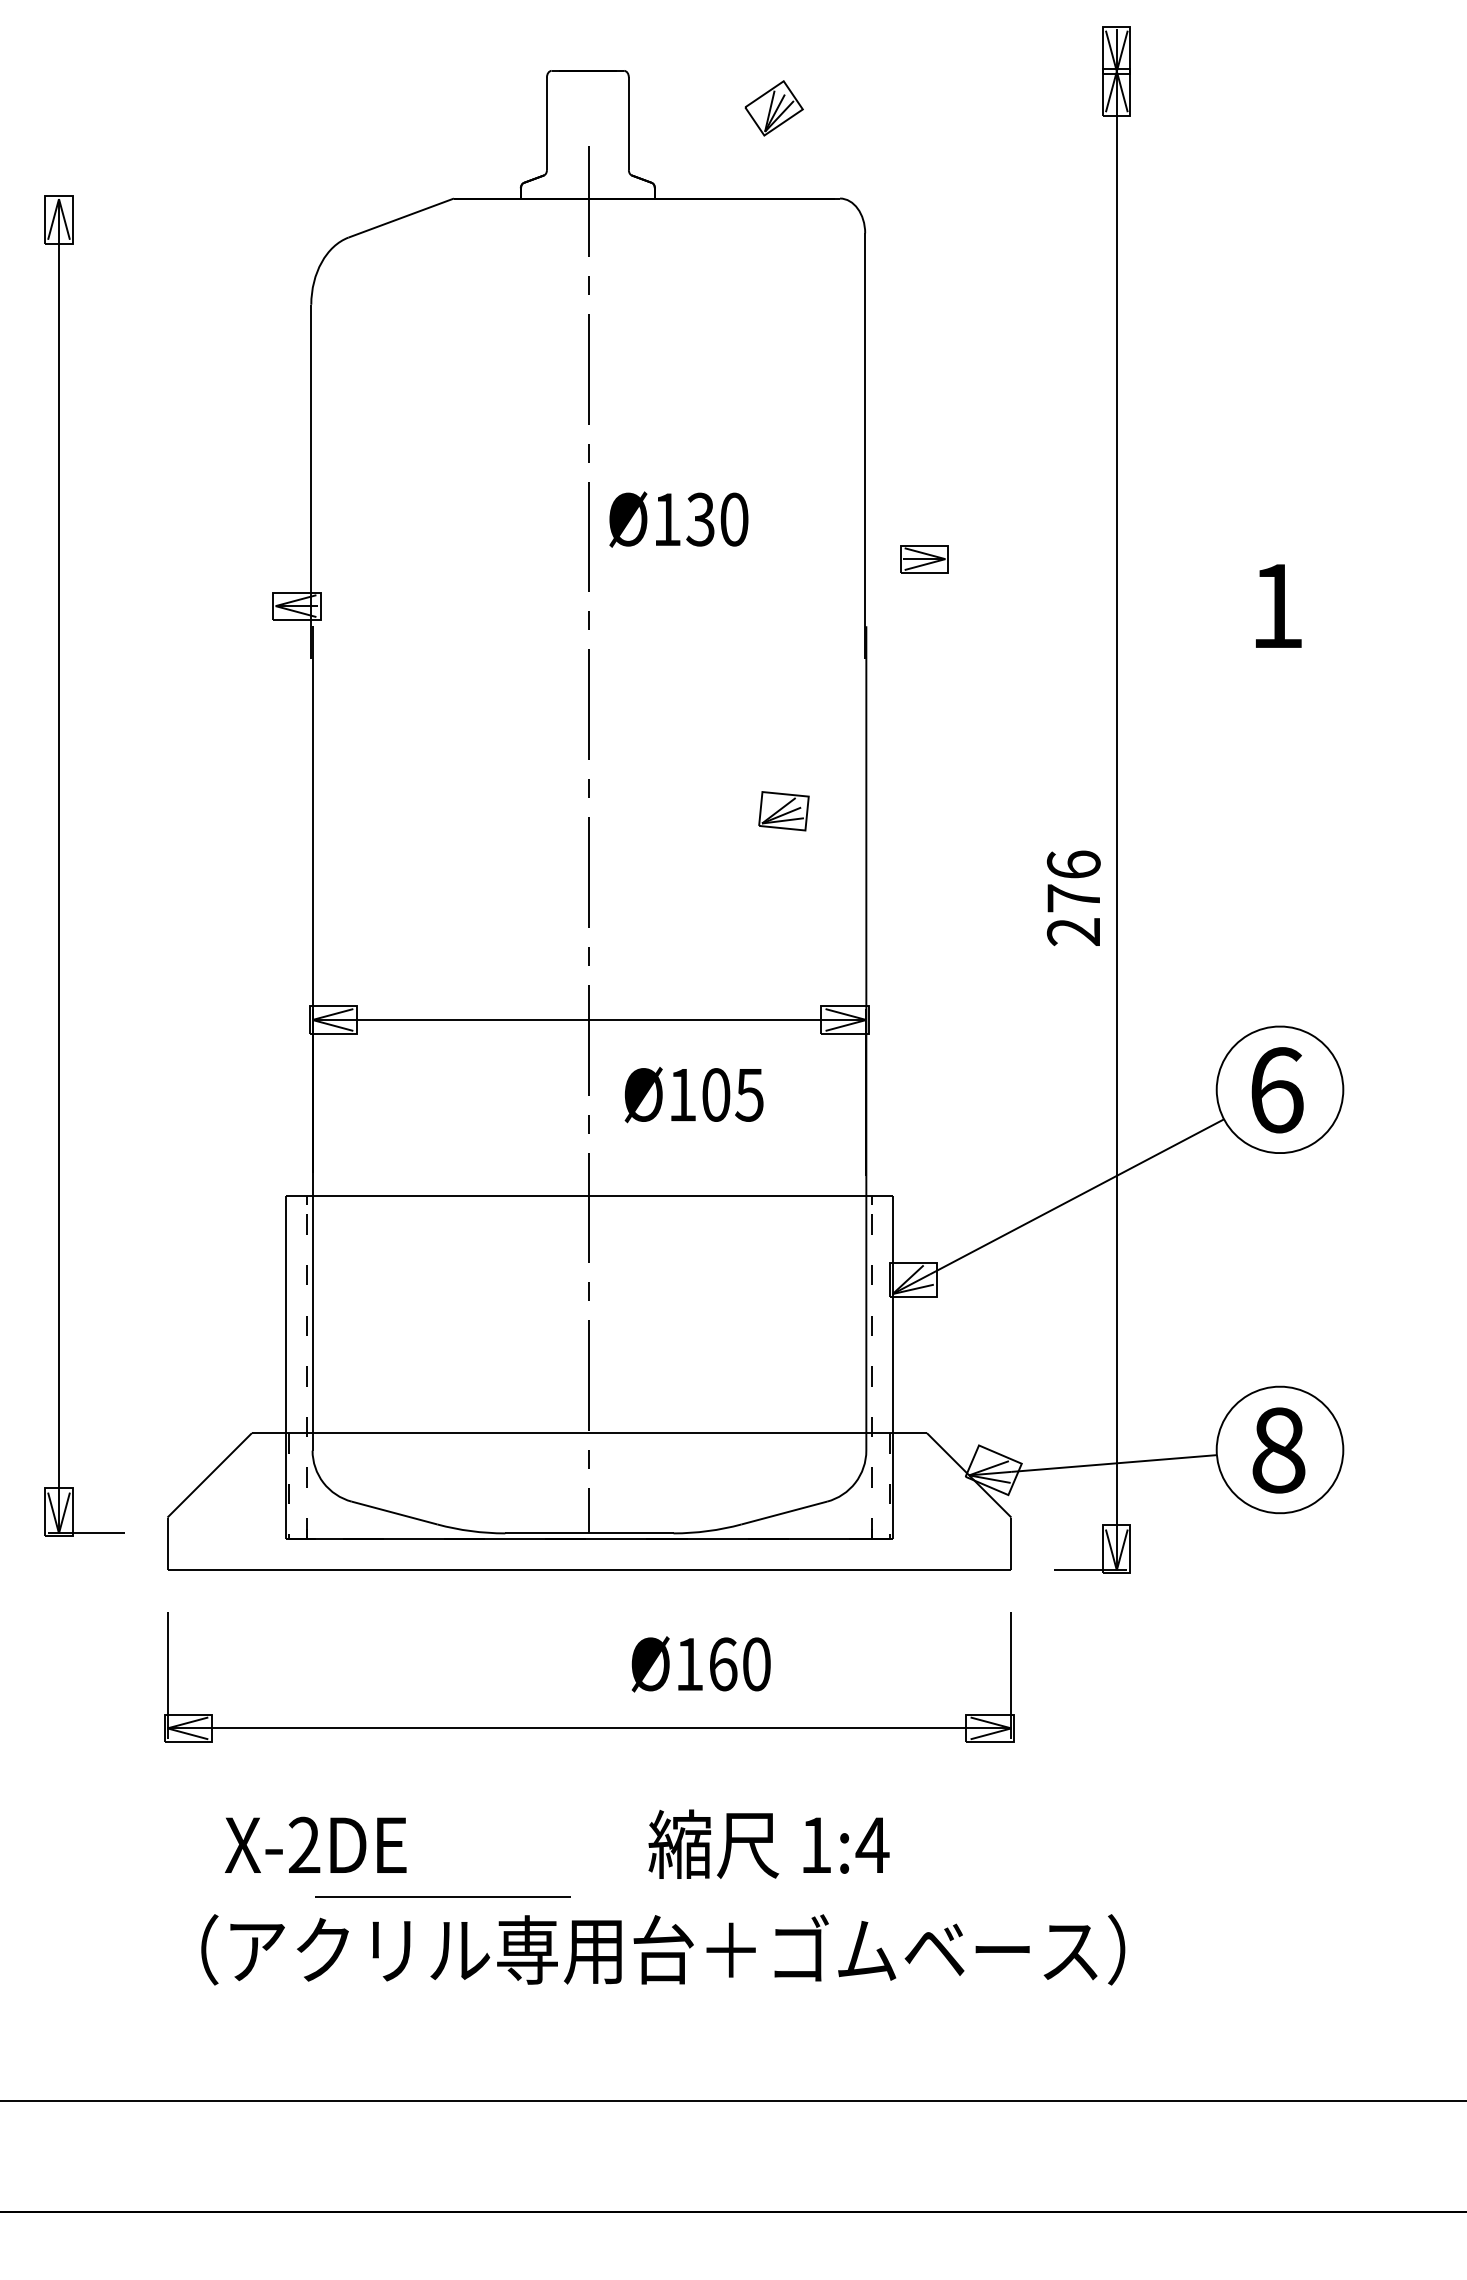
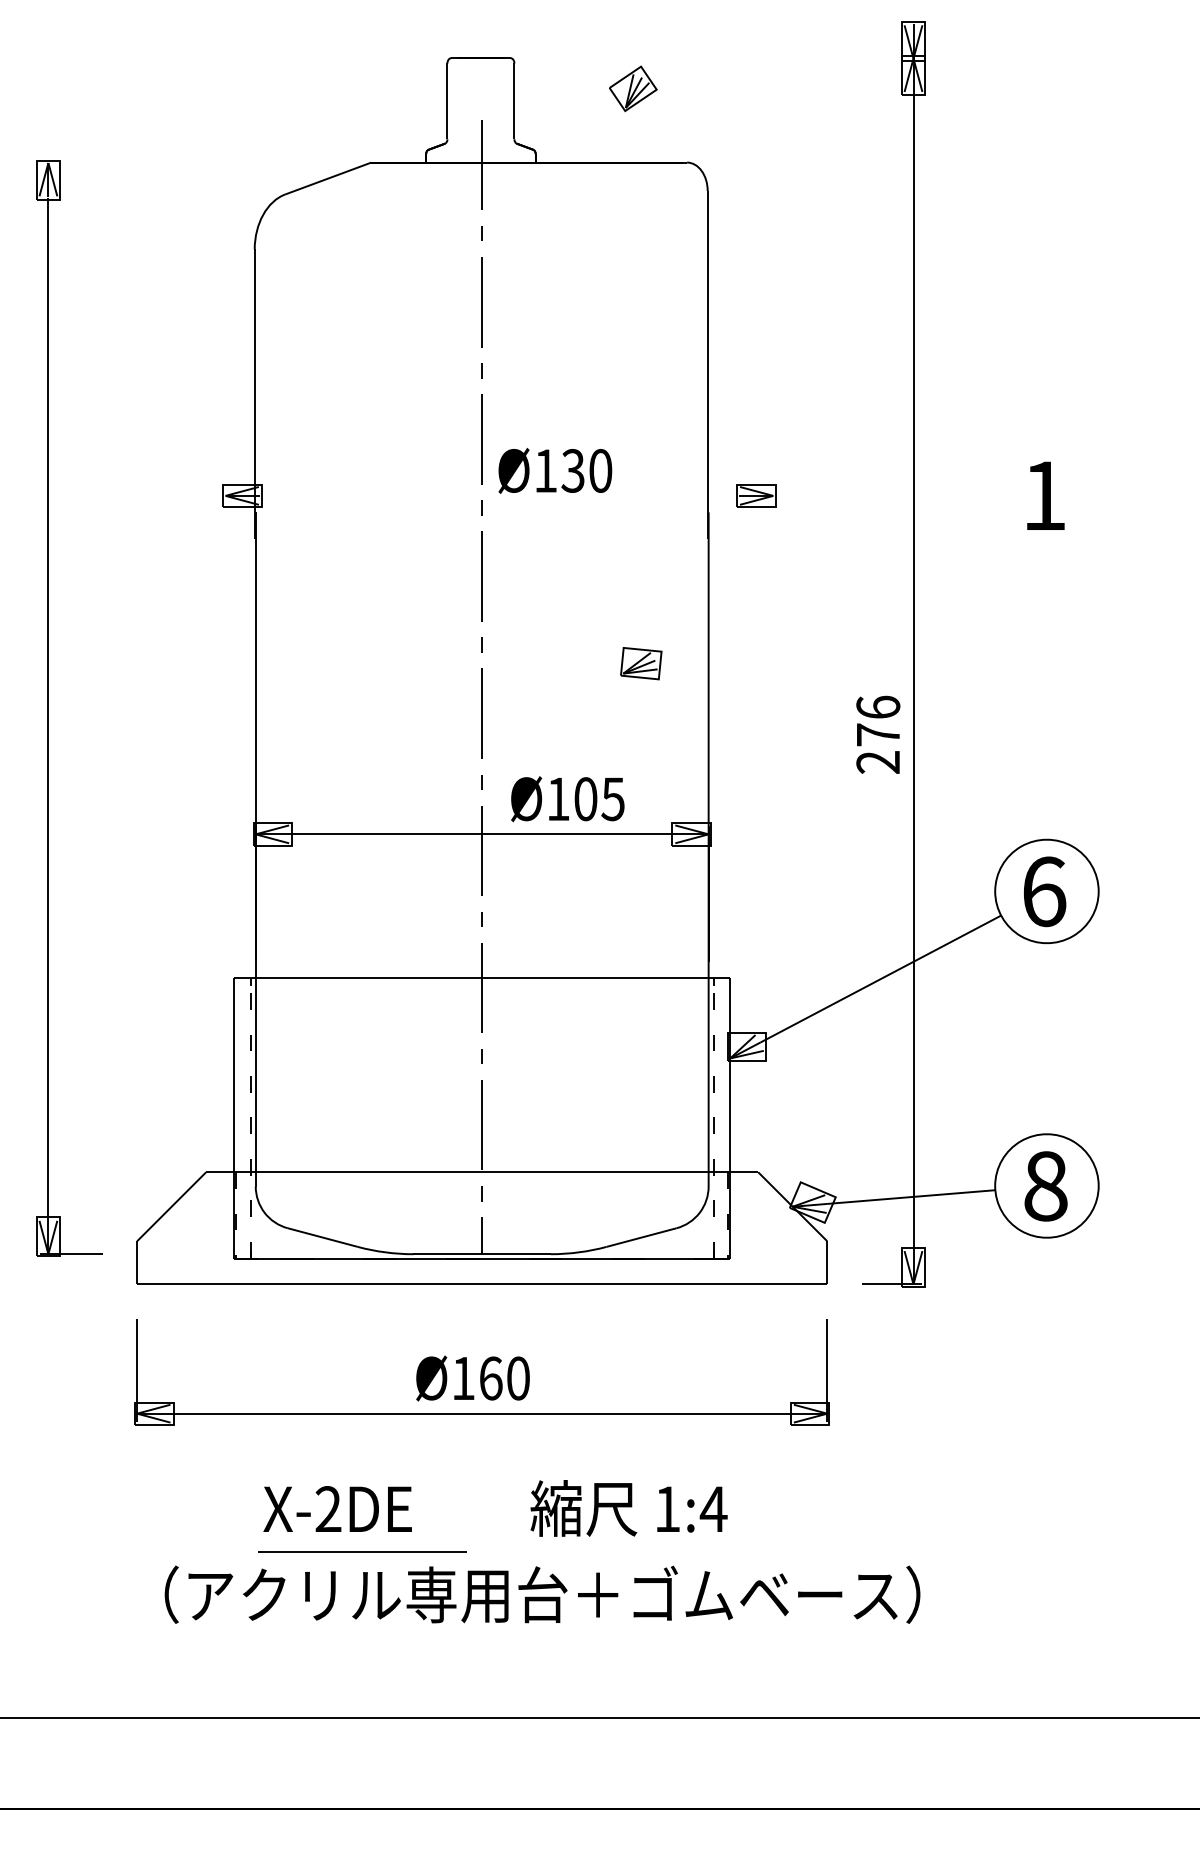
text: (678, 519) -> (555, 470), moved
part: (924, 559) -> (756, 496), moved
text: (693, 1095) -> (567, 799), moved
text: (700, 1664) -> (472, 1378), moved
text: (315, 1844) -> (337, 1508), moved

